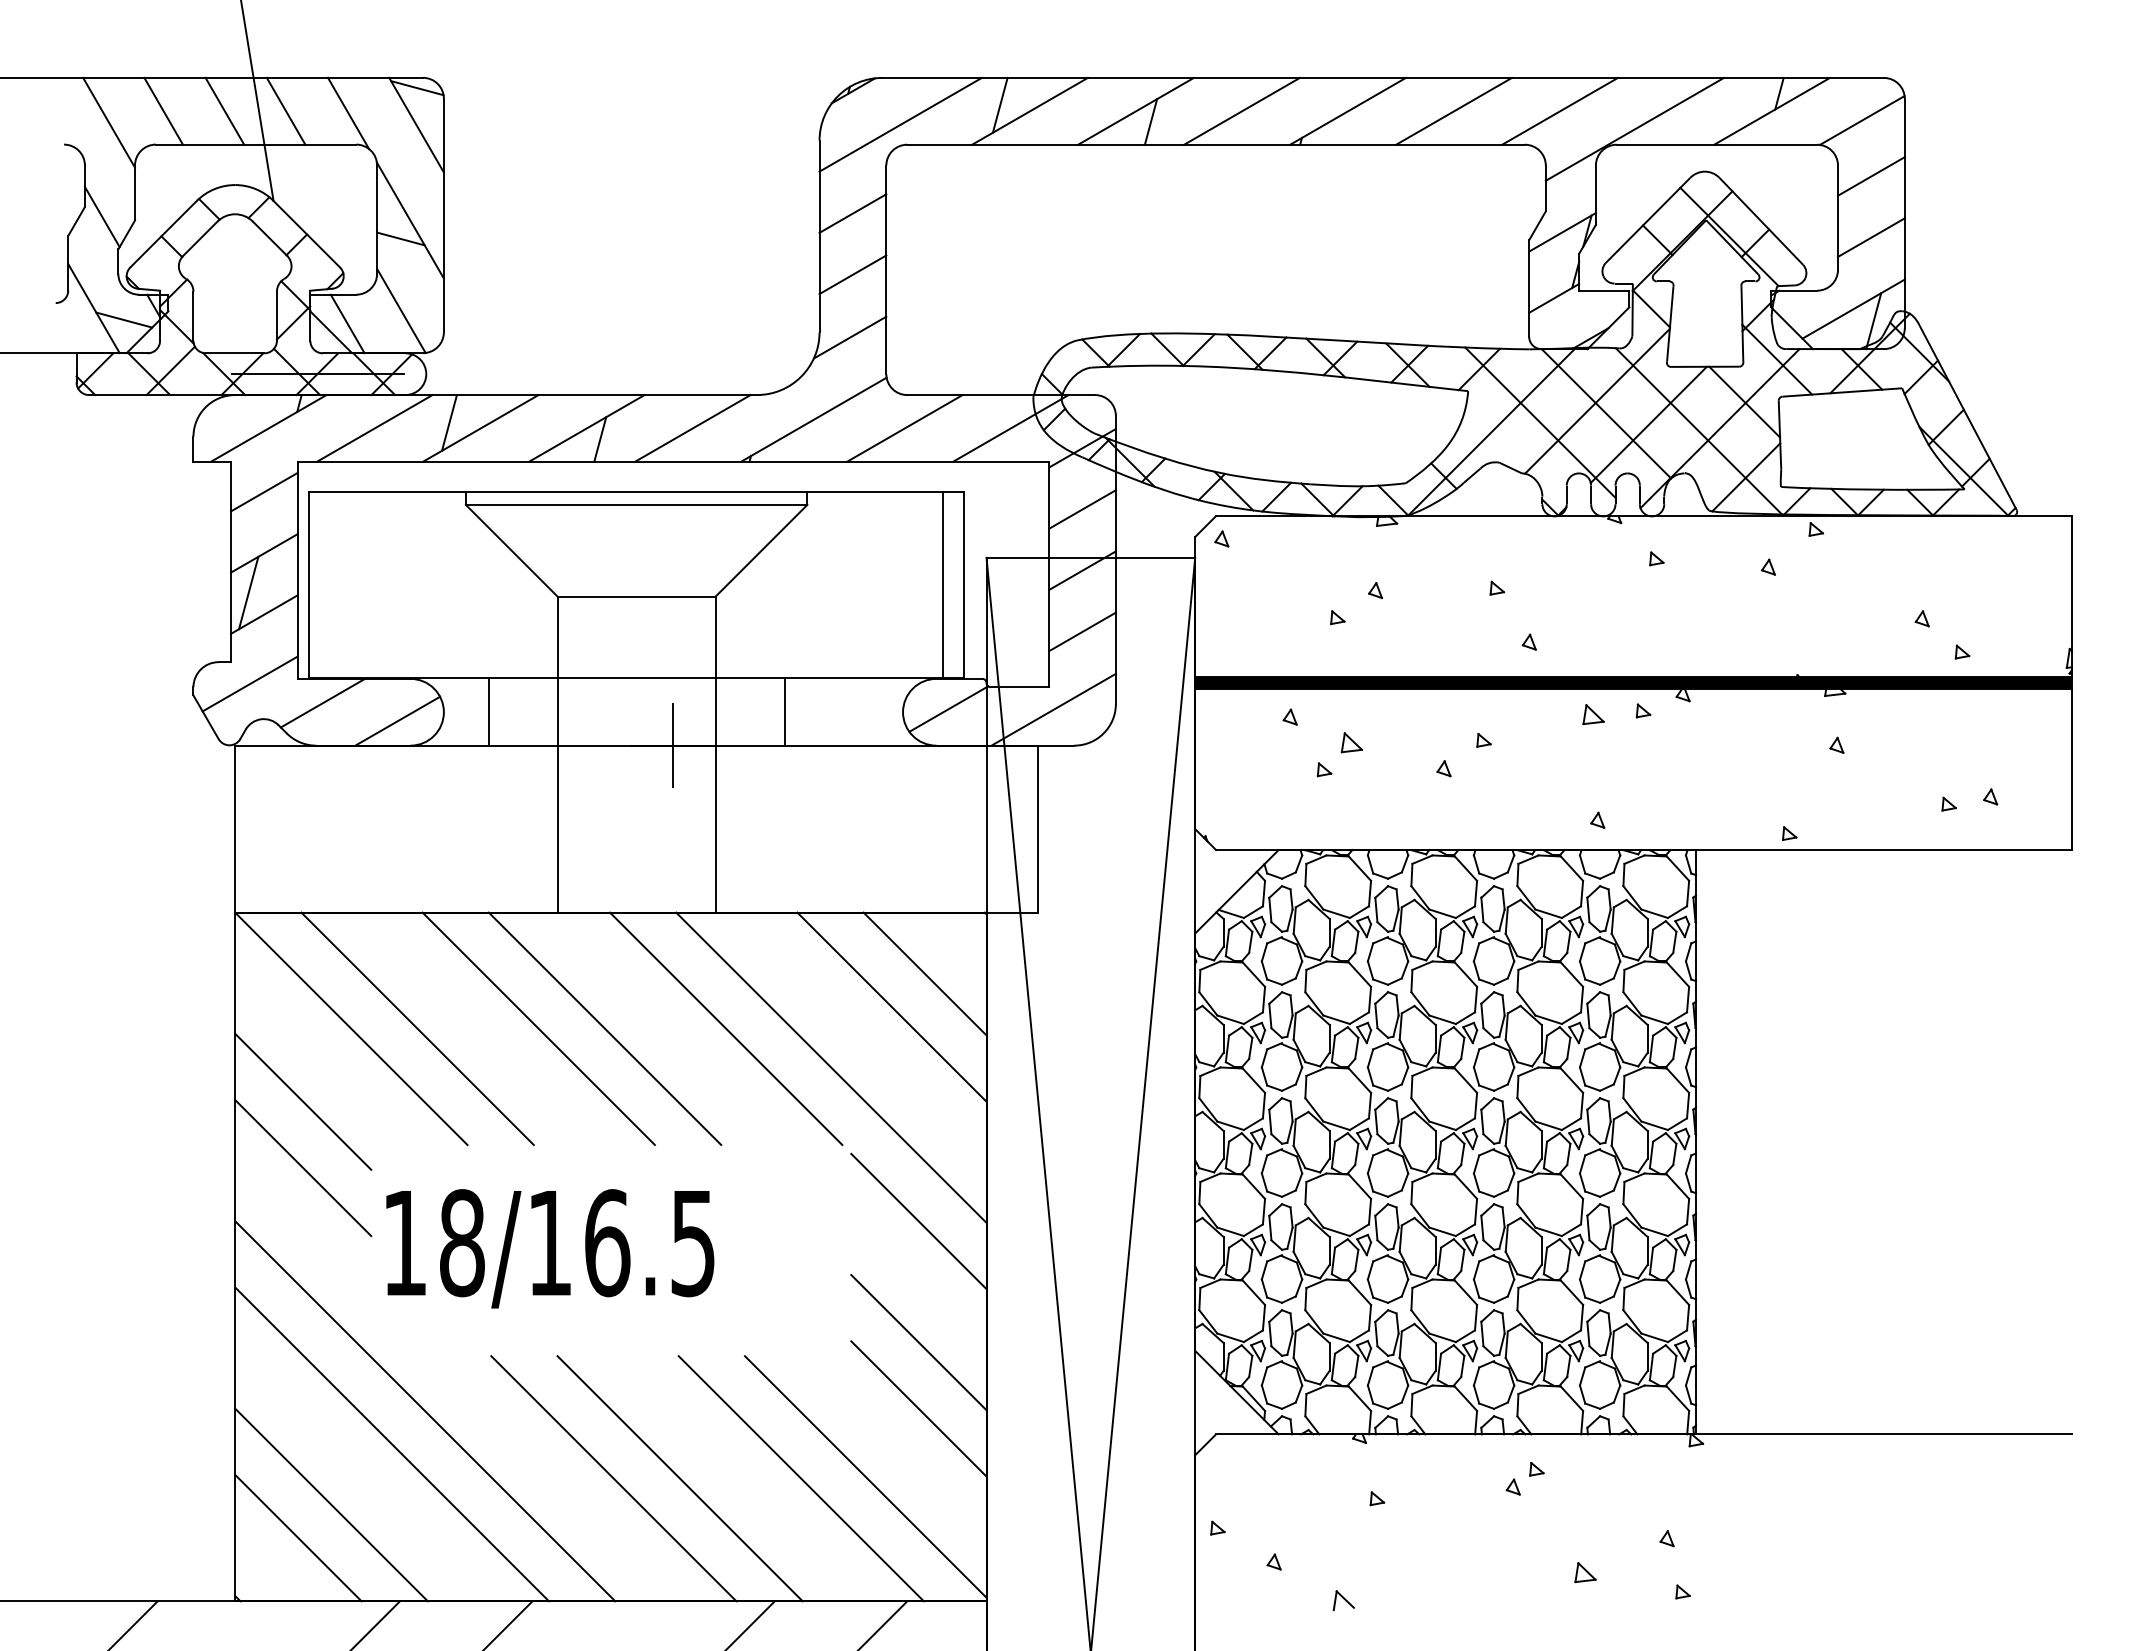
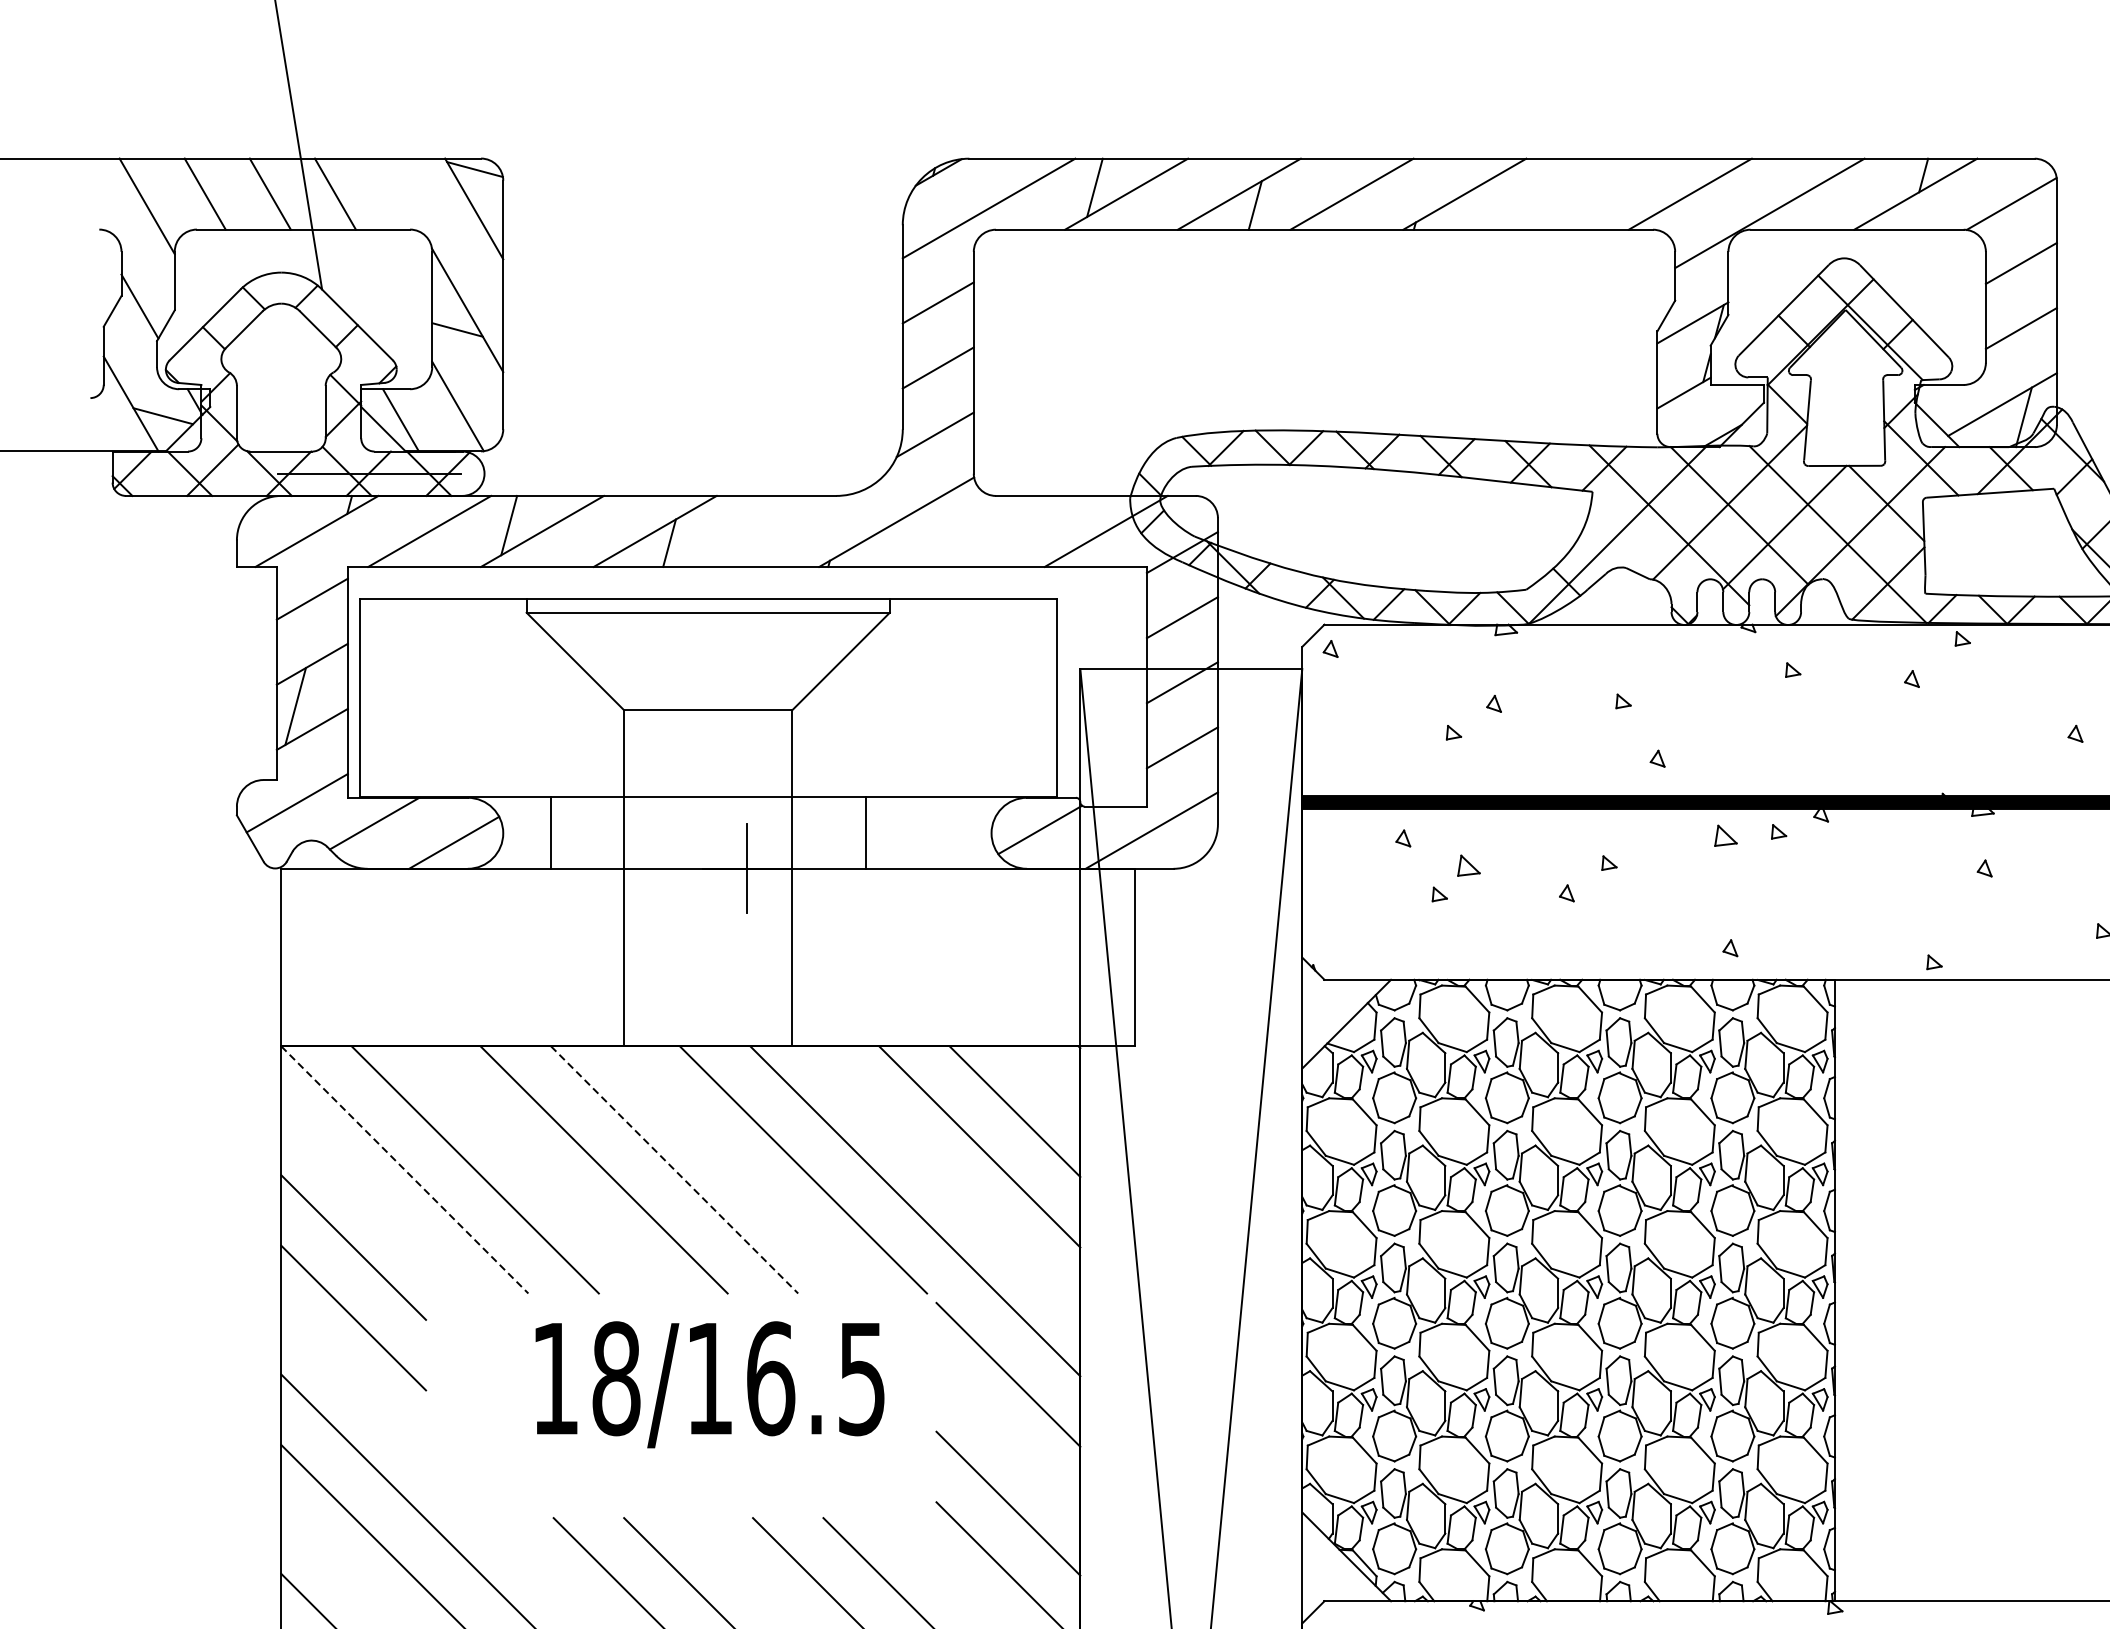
line: (1453, 110) -> (1576, 193), removed
line: (348, 113) -> (401, 196), removed
line: (692, 428) -> (767, 531), removed
line: (904, 428) -> (993, 531), removed
line: (943, 585) -> (1034, 698), removed
line: (351, 1029) -> (404, 1170), solid -> dashed
line: (605, 1029) -> (675, 1170), solid -> dashed
text: (550, 1248) -> (710, 1384), moved

